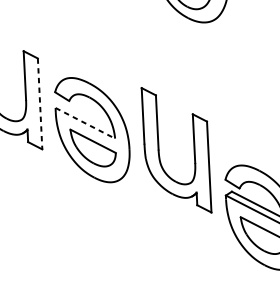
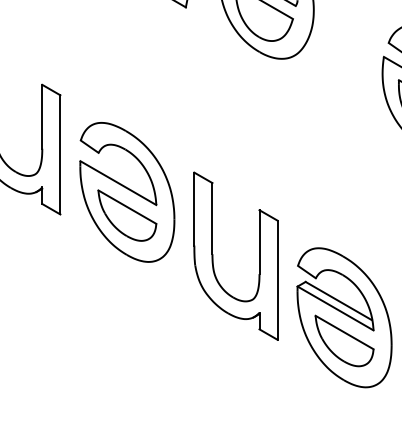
line: (40, 103) -> (60, 154), dashed -> solid
line: (85, 123) -> (118, 183), dashed -> solid
part: (159, 150) -> (213, 255), moved

